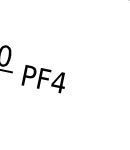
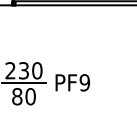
text: (58, 81) -> (84, 82), PF4 -> PF9

